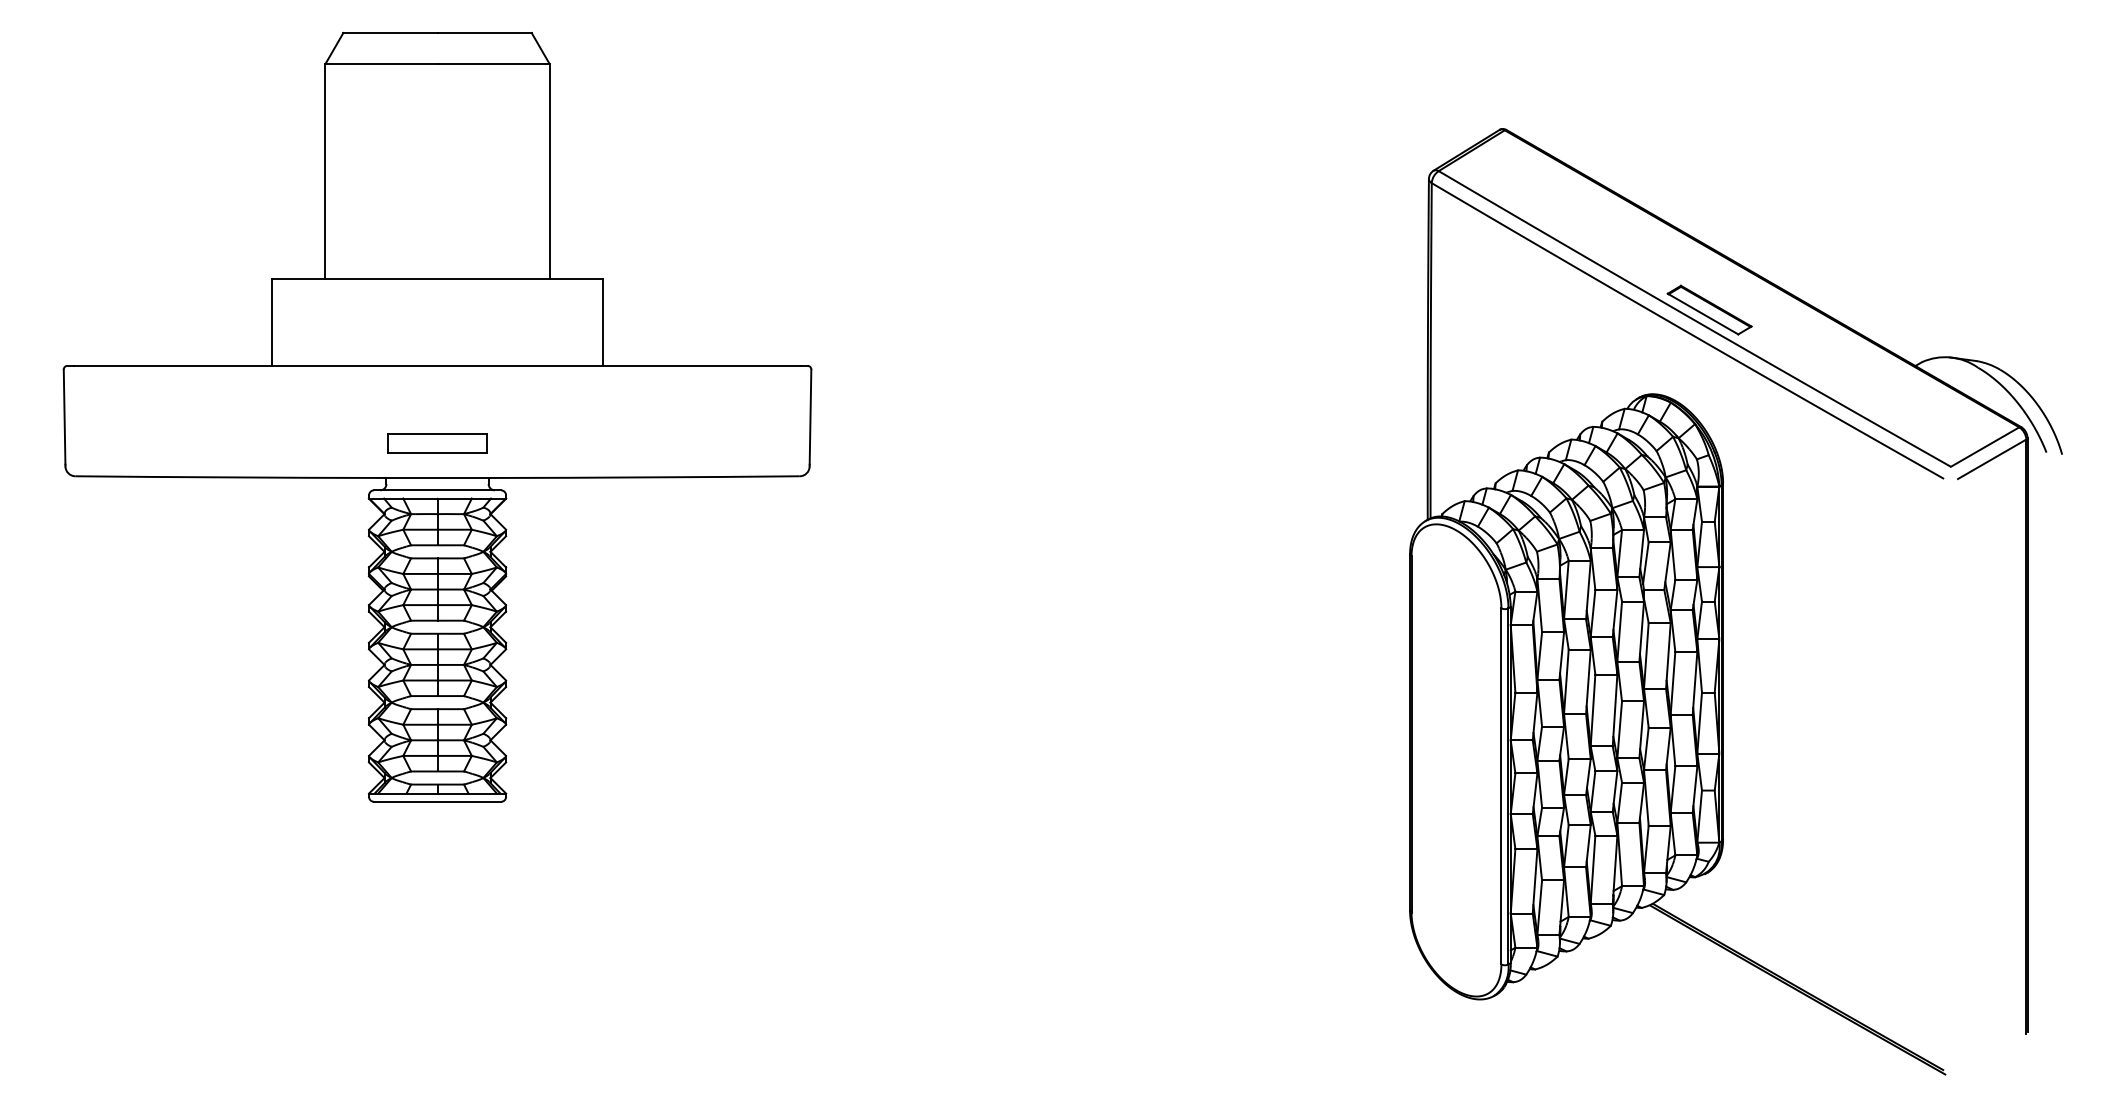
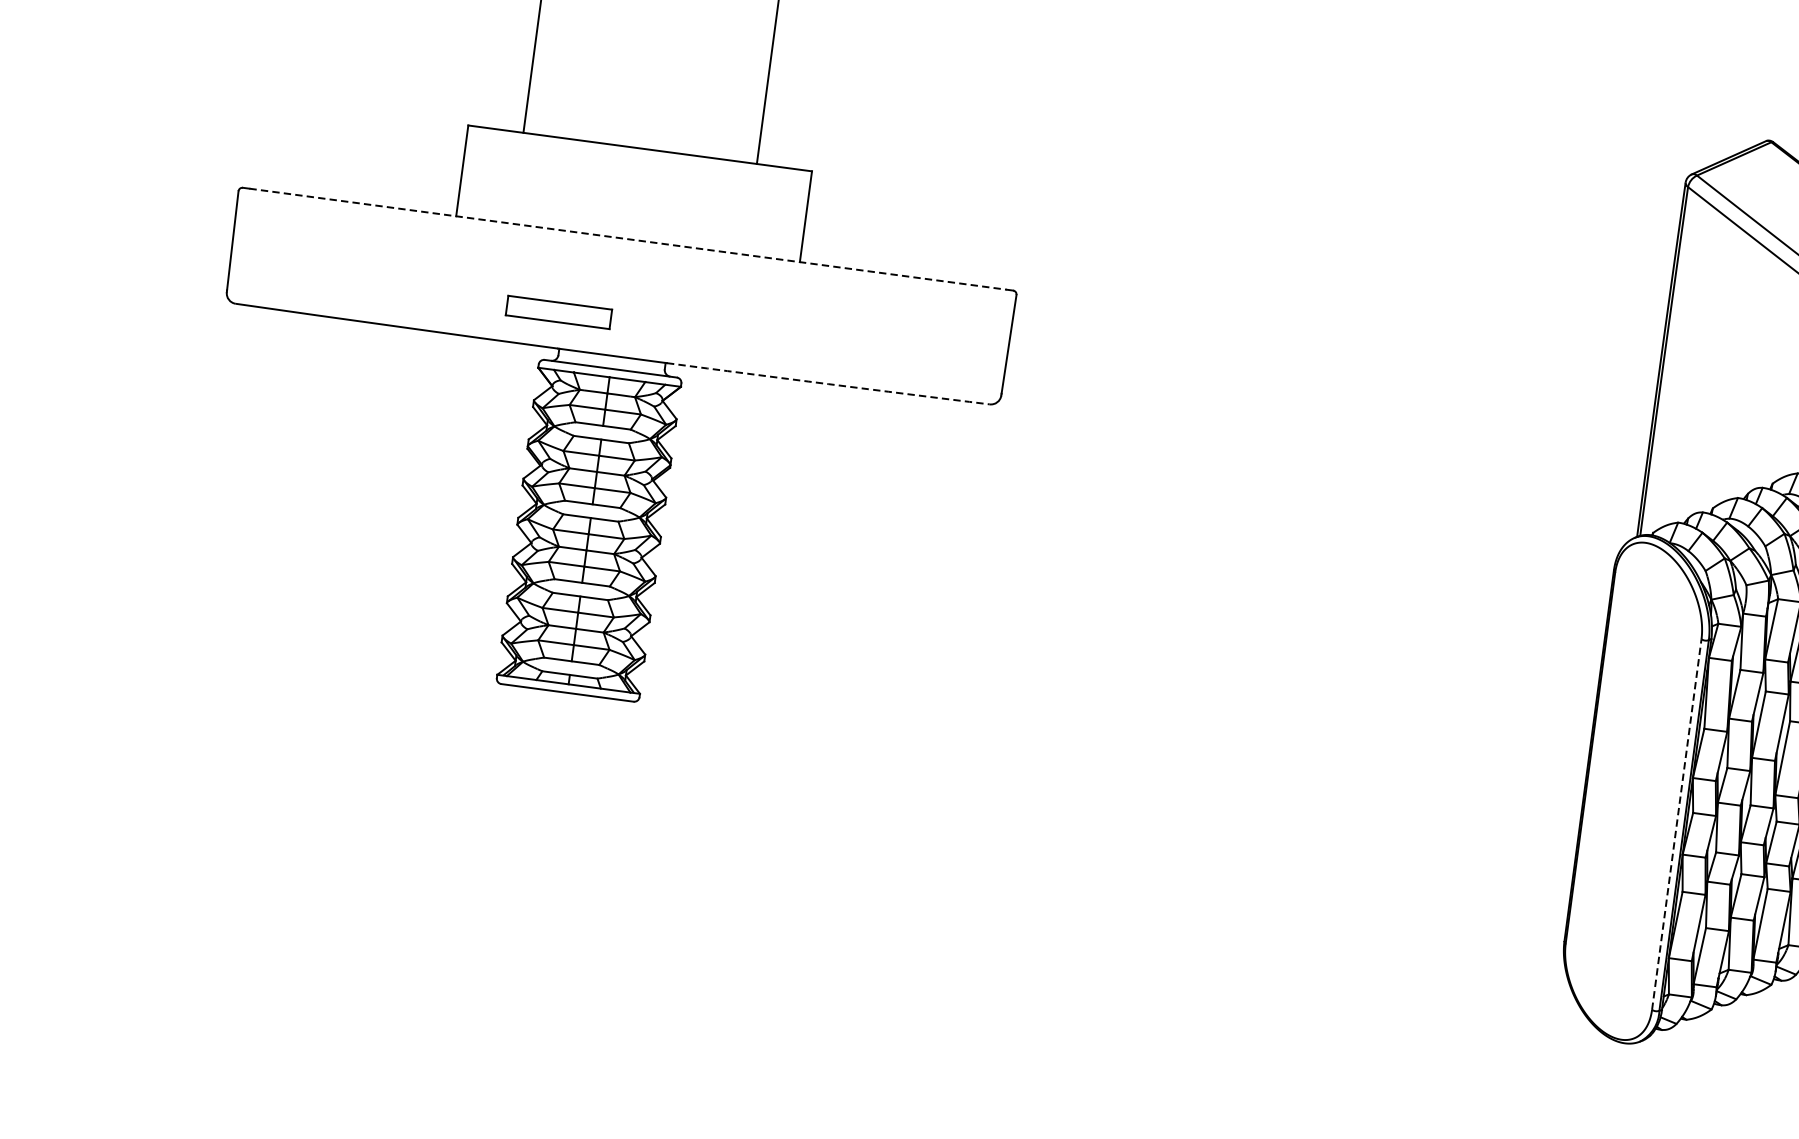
line: (437, 365) -> (628, 238), solid -> dashed
part: (437, 443) -> (558, 312), moved
arc: (644, 477) -> (827, 384), solid -> dashed
line: (1501, 785) -> (1677, 823), solid -> dashed

